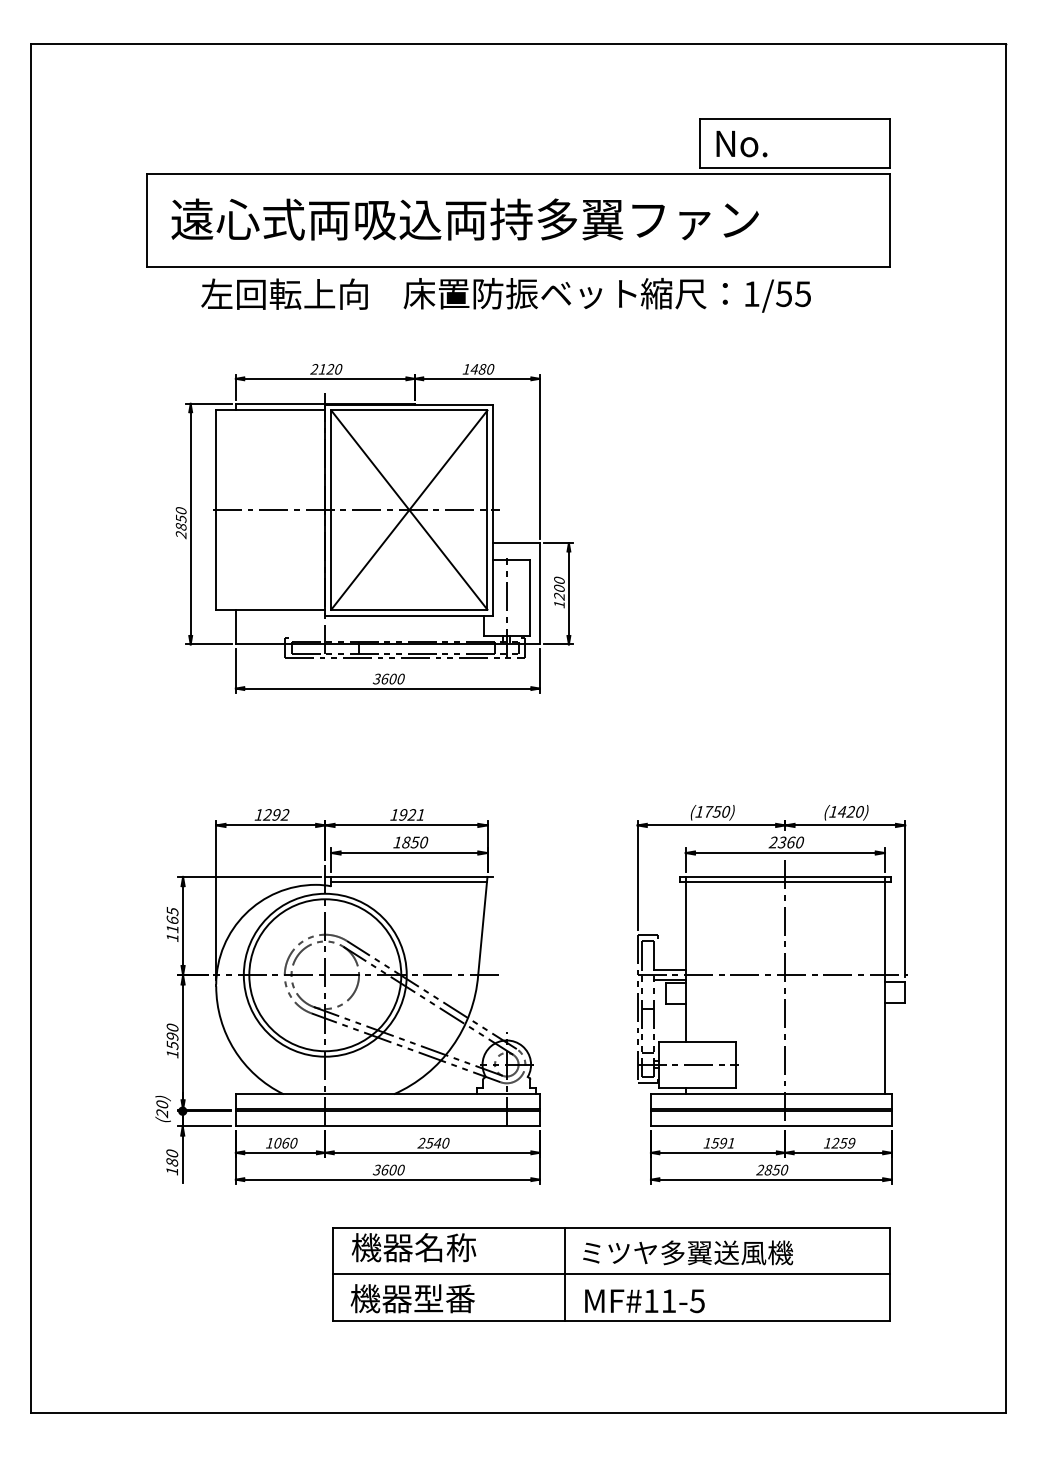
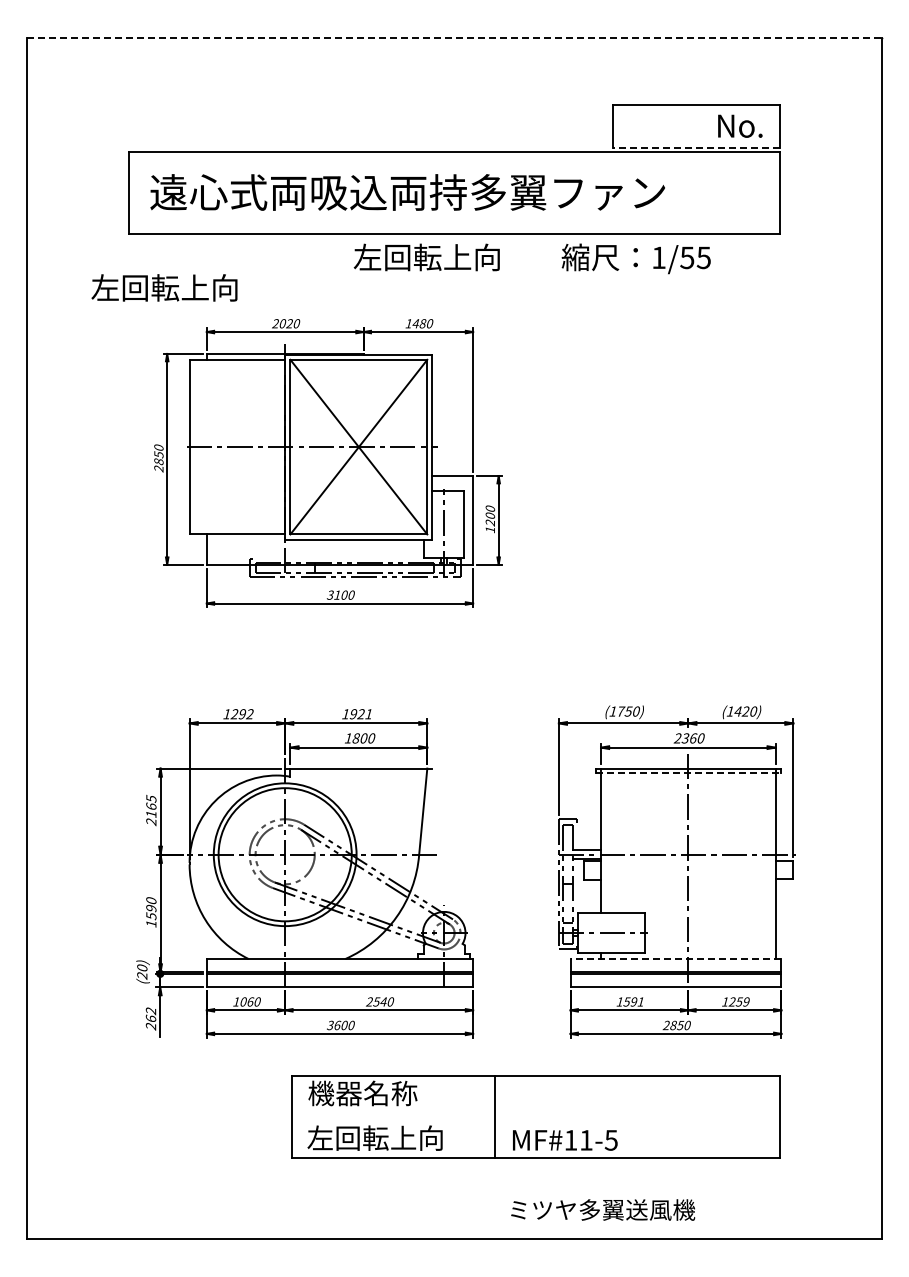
line: (519, 43) -> (455, 38), solid -> dashed
text: (742, 143) -> (740, 125), moved
line: (794, 168) -> (696, 147), solid -> dashed
text: (284, 293) -> (164, 287), moved
text: (519, 293) -> (455, 257), 床置防振ベット -> 左回転上向
text: (322, 369) -> (282, 323), 2120 -> 2020
text: (384, 678) -> (337, 594), 3600 -> 3100
text: (414, 842) -> (363, 738), 1850 -> 1800
line: (408, 882) -> (358, 773), removed
line: (785, 882) -> (688, 773), solid -> dashed
text: (172, 938) -> (151, 822), 1165 -> 2165
line: (770, 1094) -> (675, 959), solid -> dashed
text: (171, 1162) -> (150, 1018), 180 -> 262
text: (688, 1252) -> (603, 1209), moved
line: (610, 1273) -> (535, 1116), removed
text: (427, 1297) -> (374, 1137), 機器型番 -> 左回転上向

